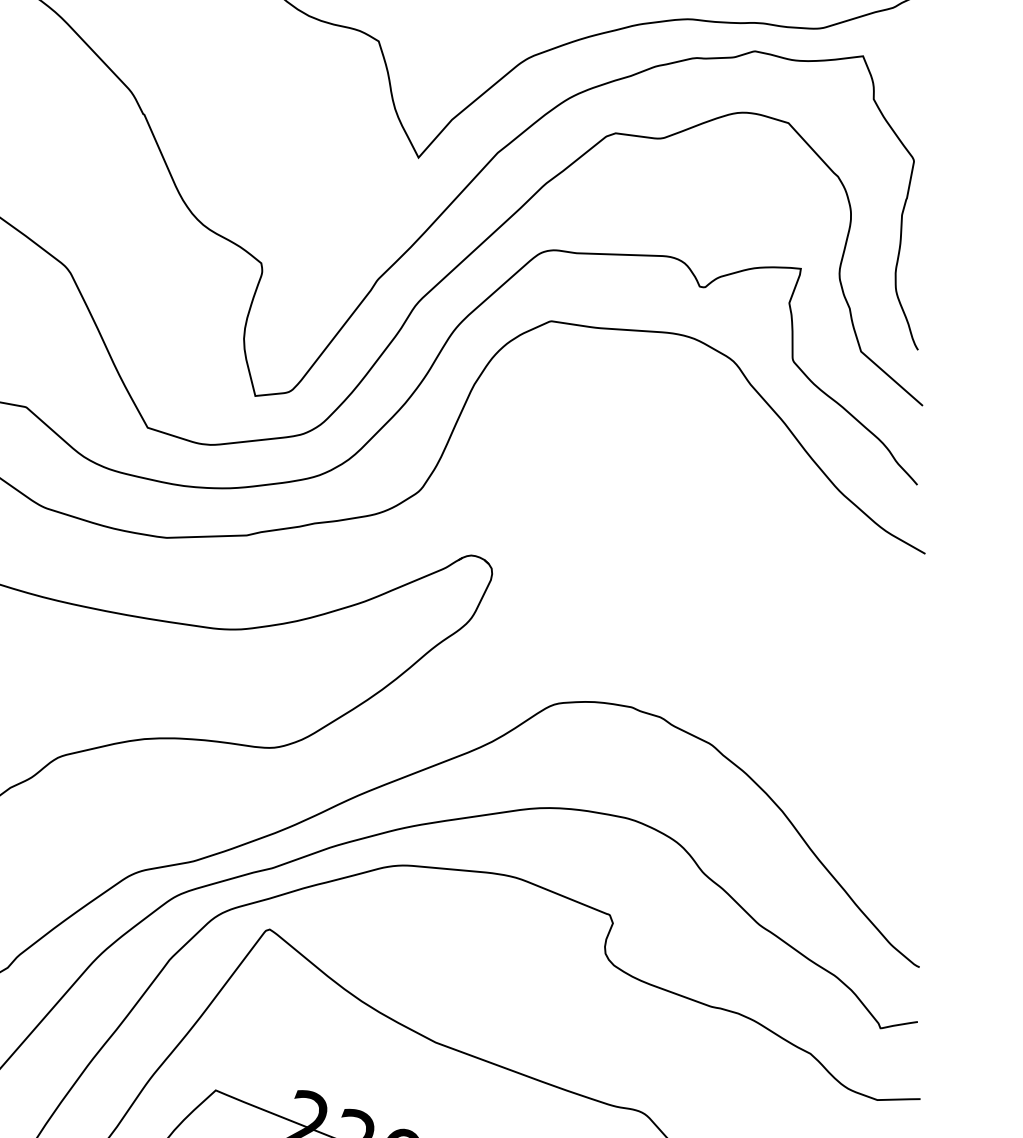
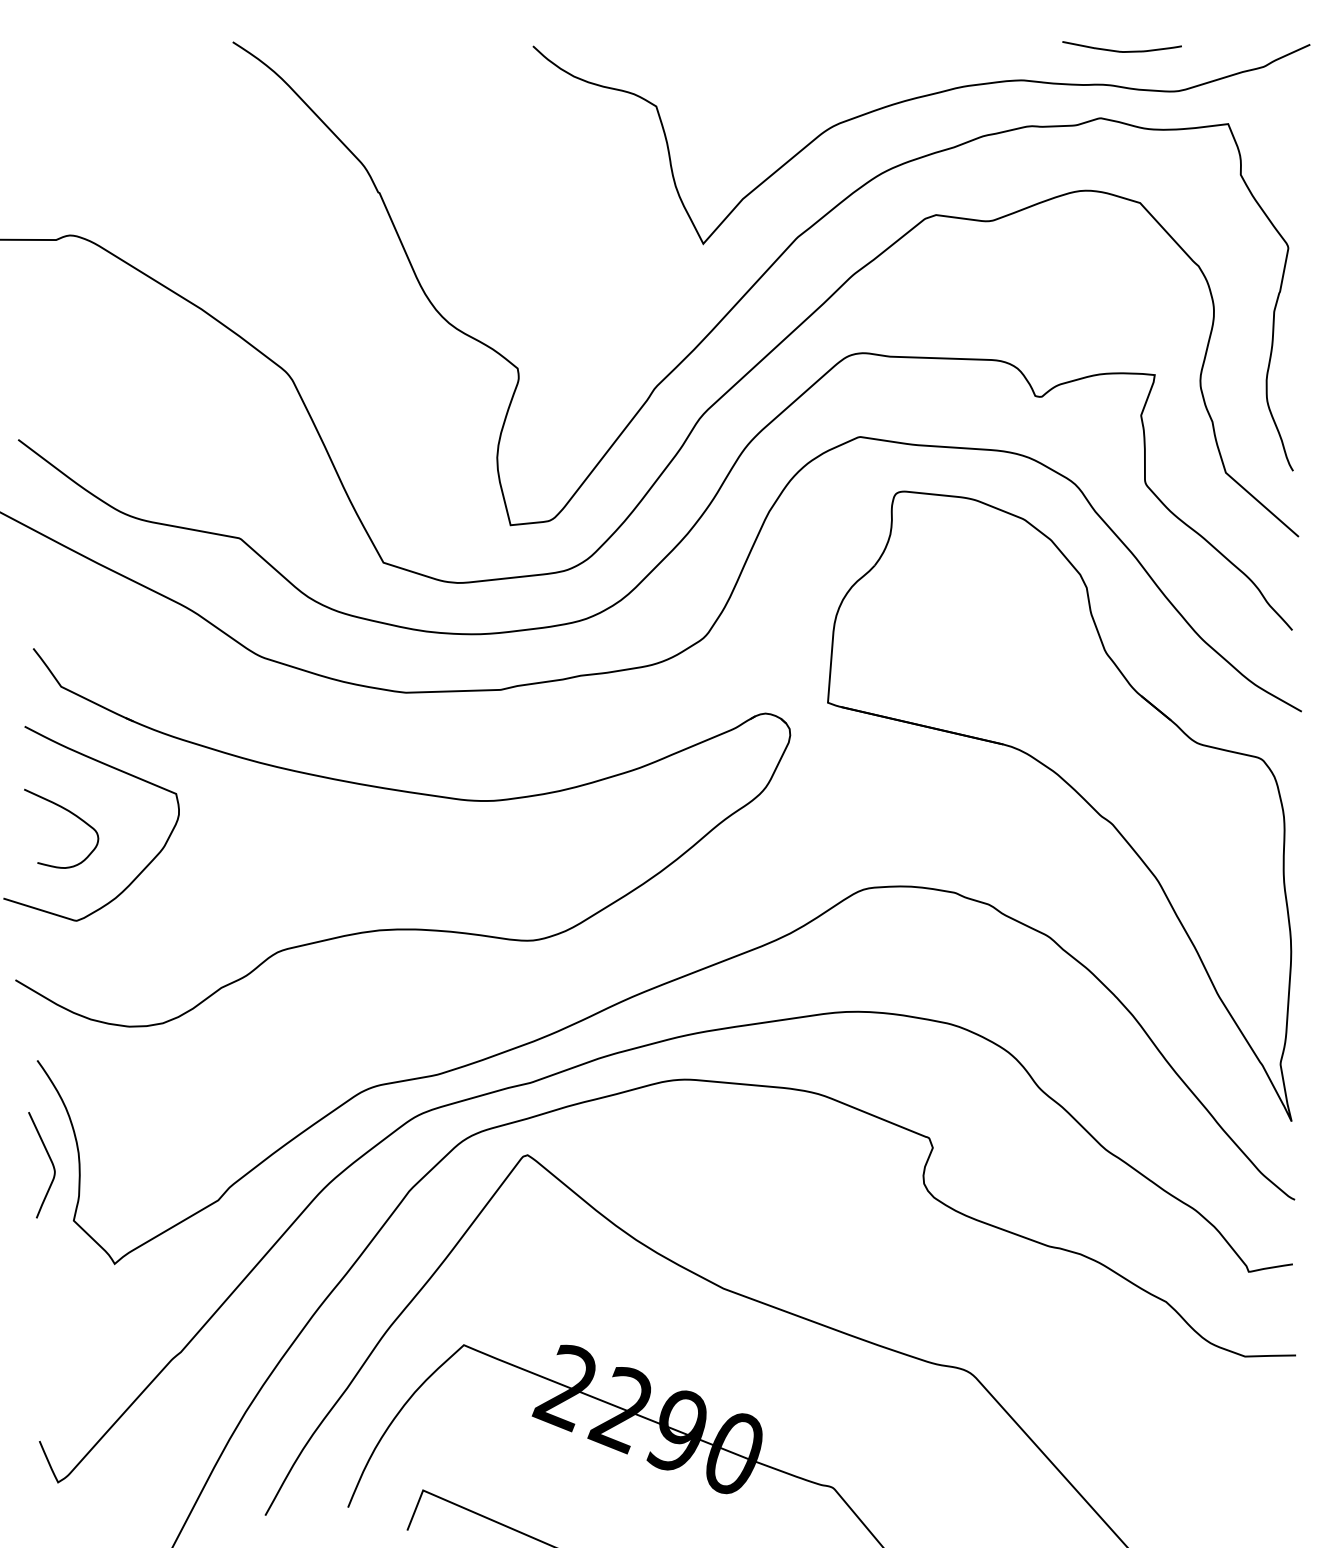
part: (732, 620) -> (1073, 790), added

